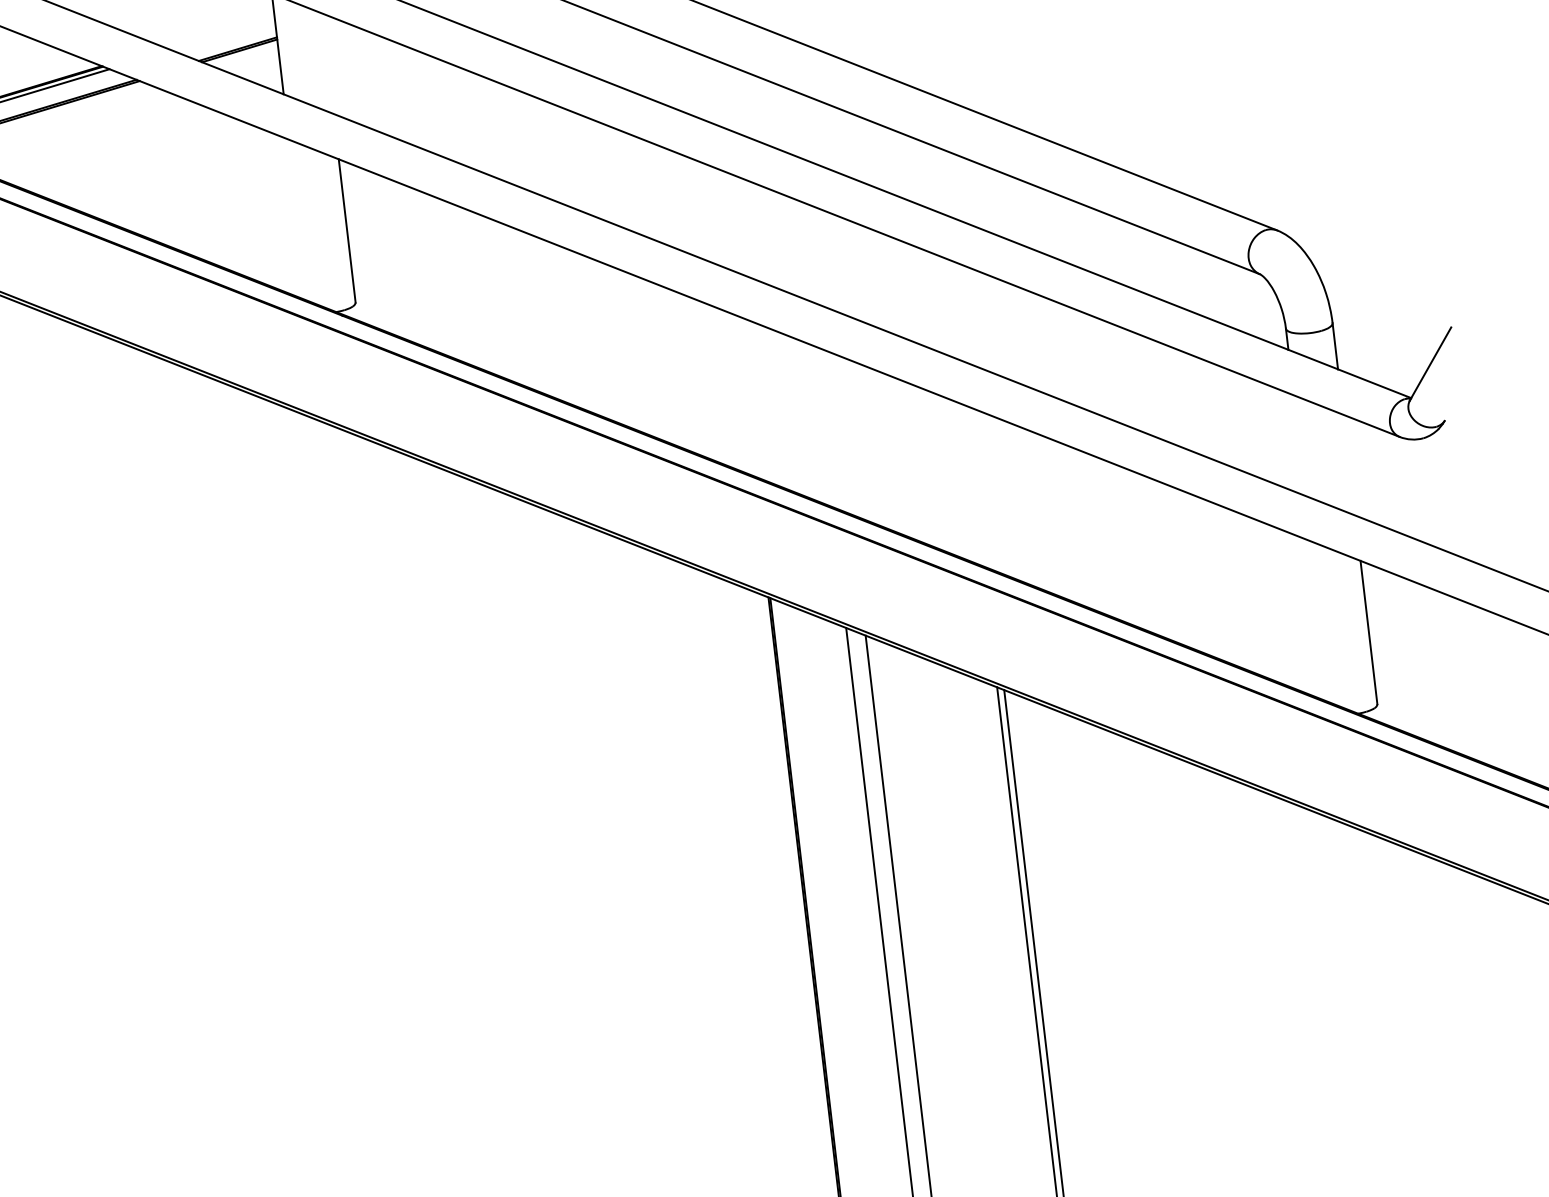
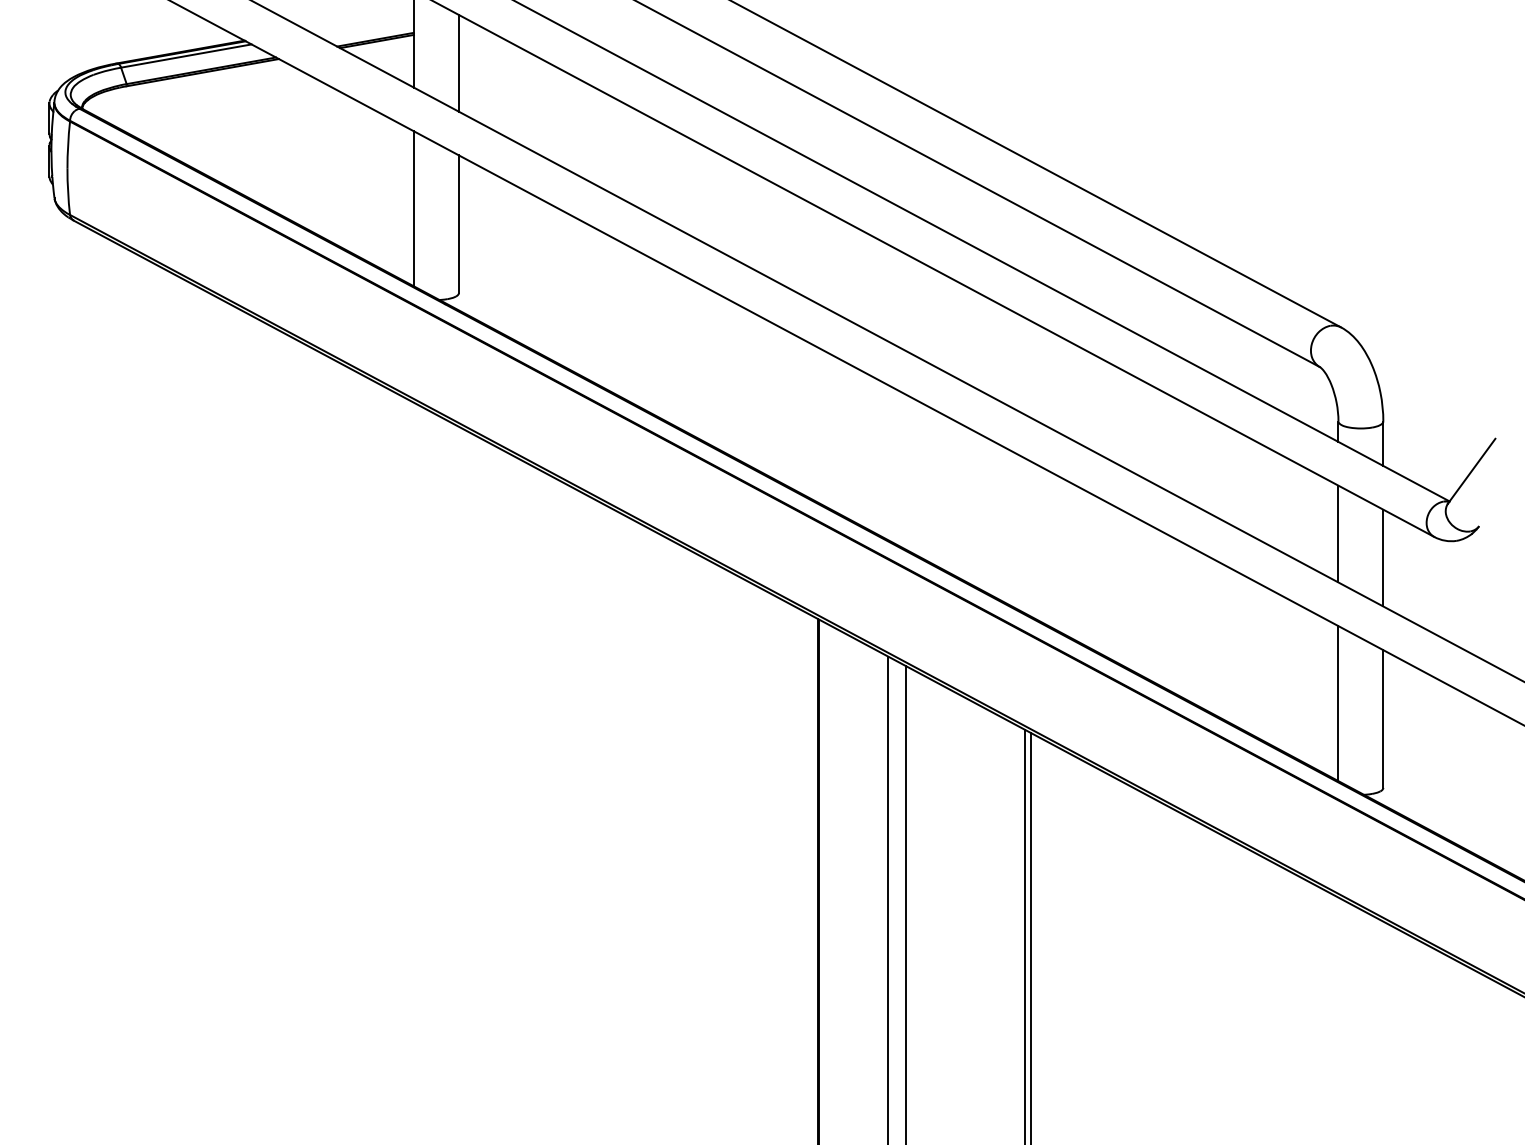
line: (326, 62) -> (458, 62), added
line: (297, 220) -> (413, 208), added
line: (1299, 445) -> (1338, 533), added
line: (1349, 464) -> (1383, 557), added
line: (1320, 621) -> (1338, 703), added

